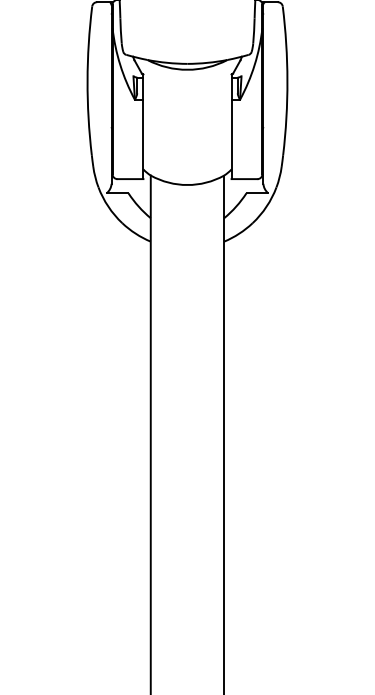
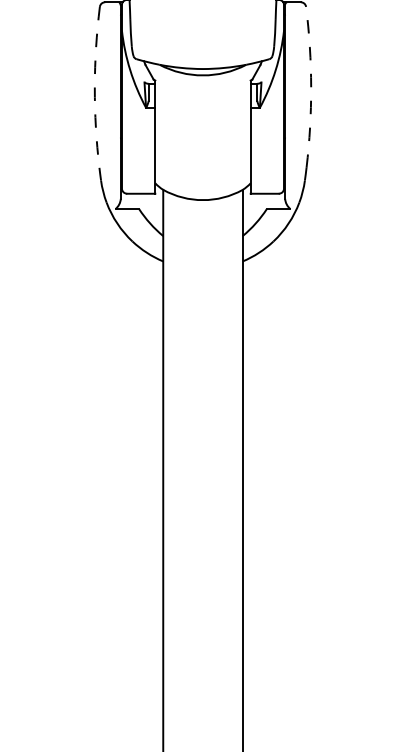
arc: (87, 80) -> (94, 87), solid -> dashed
arc: (287, 80) -> (311, 87), solid -> dashed

